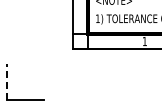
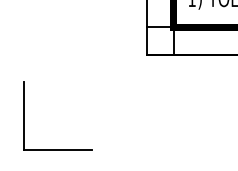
line: (7, 81) -> (24, 115), dashed -> solid

